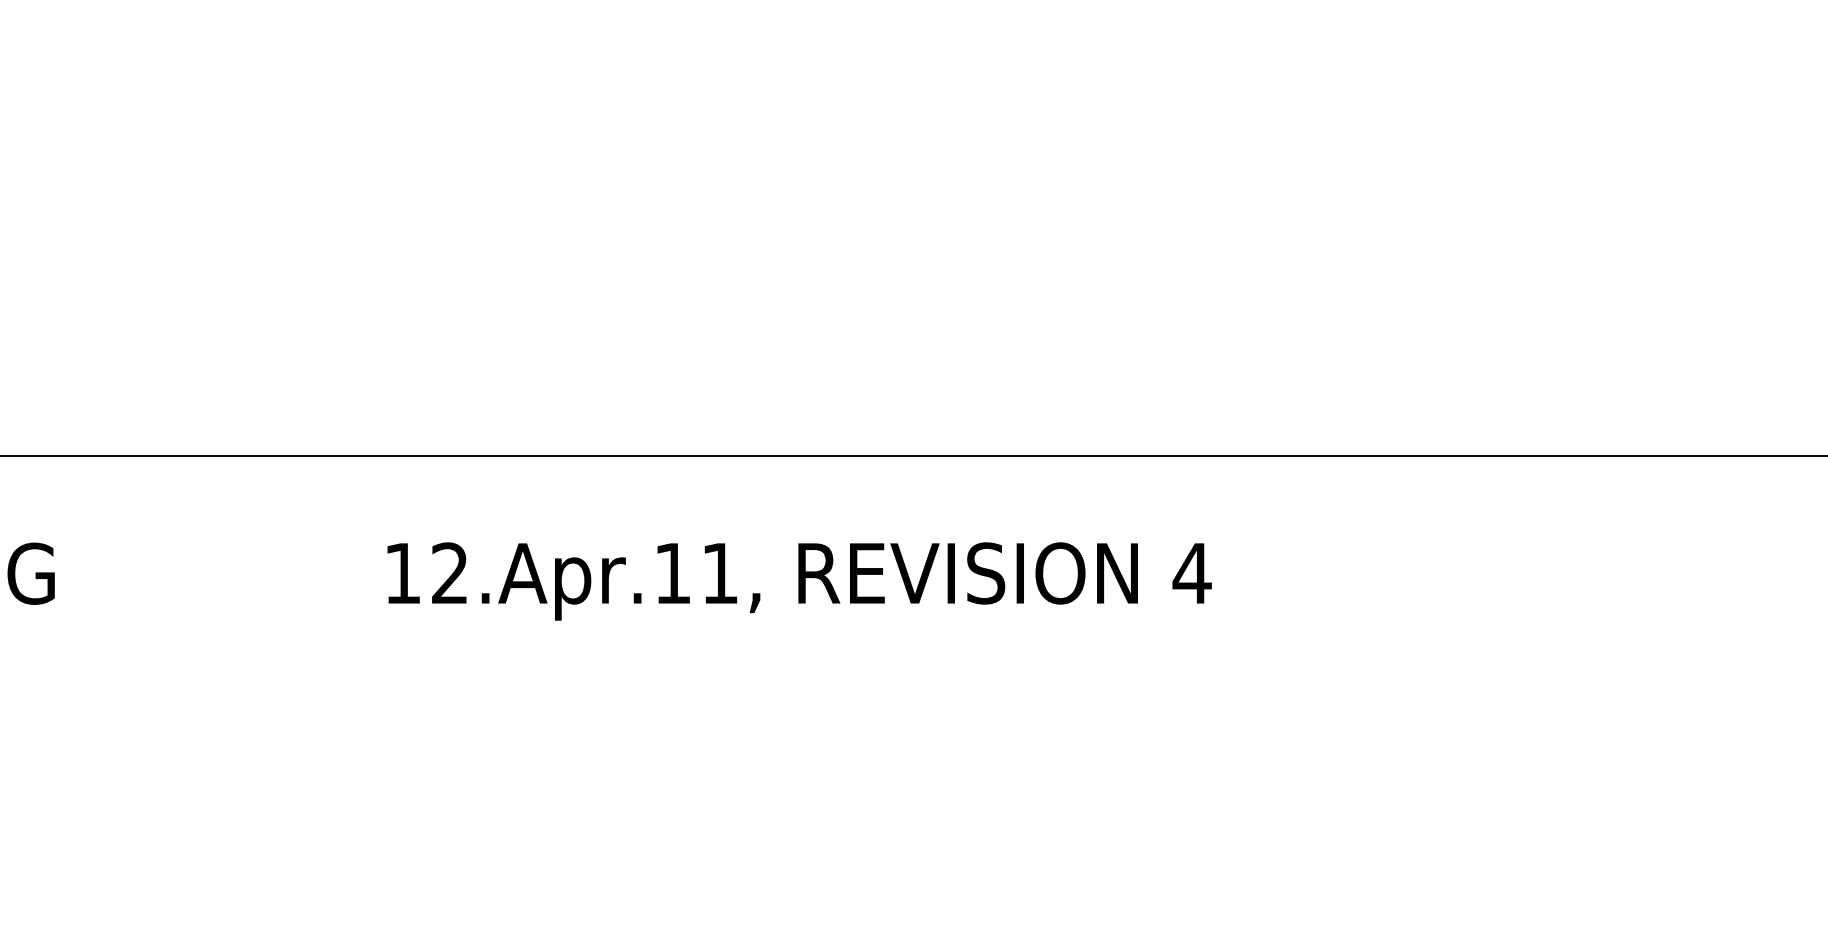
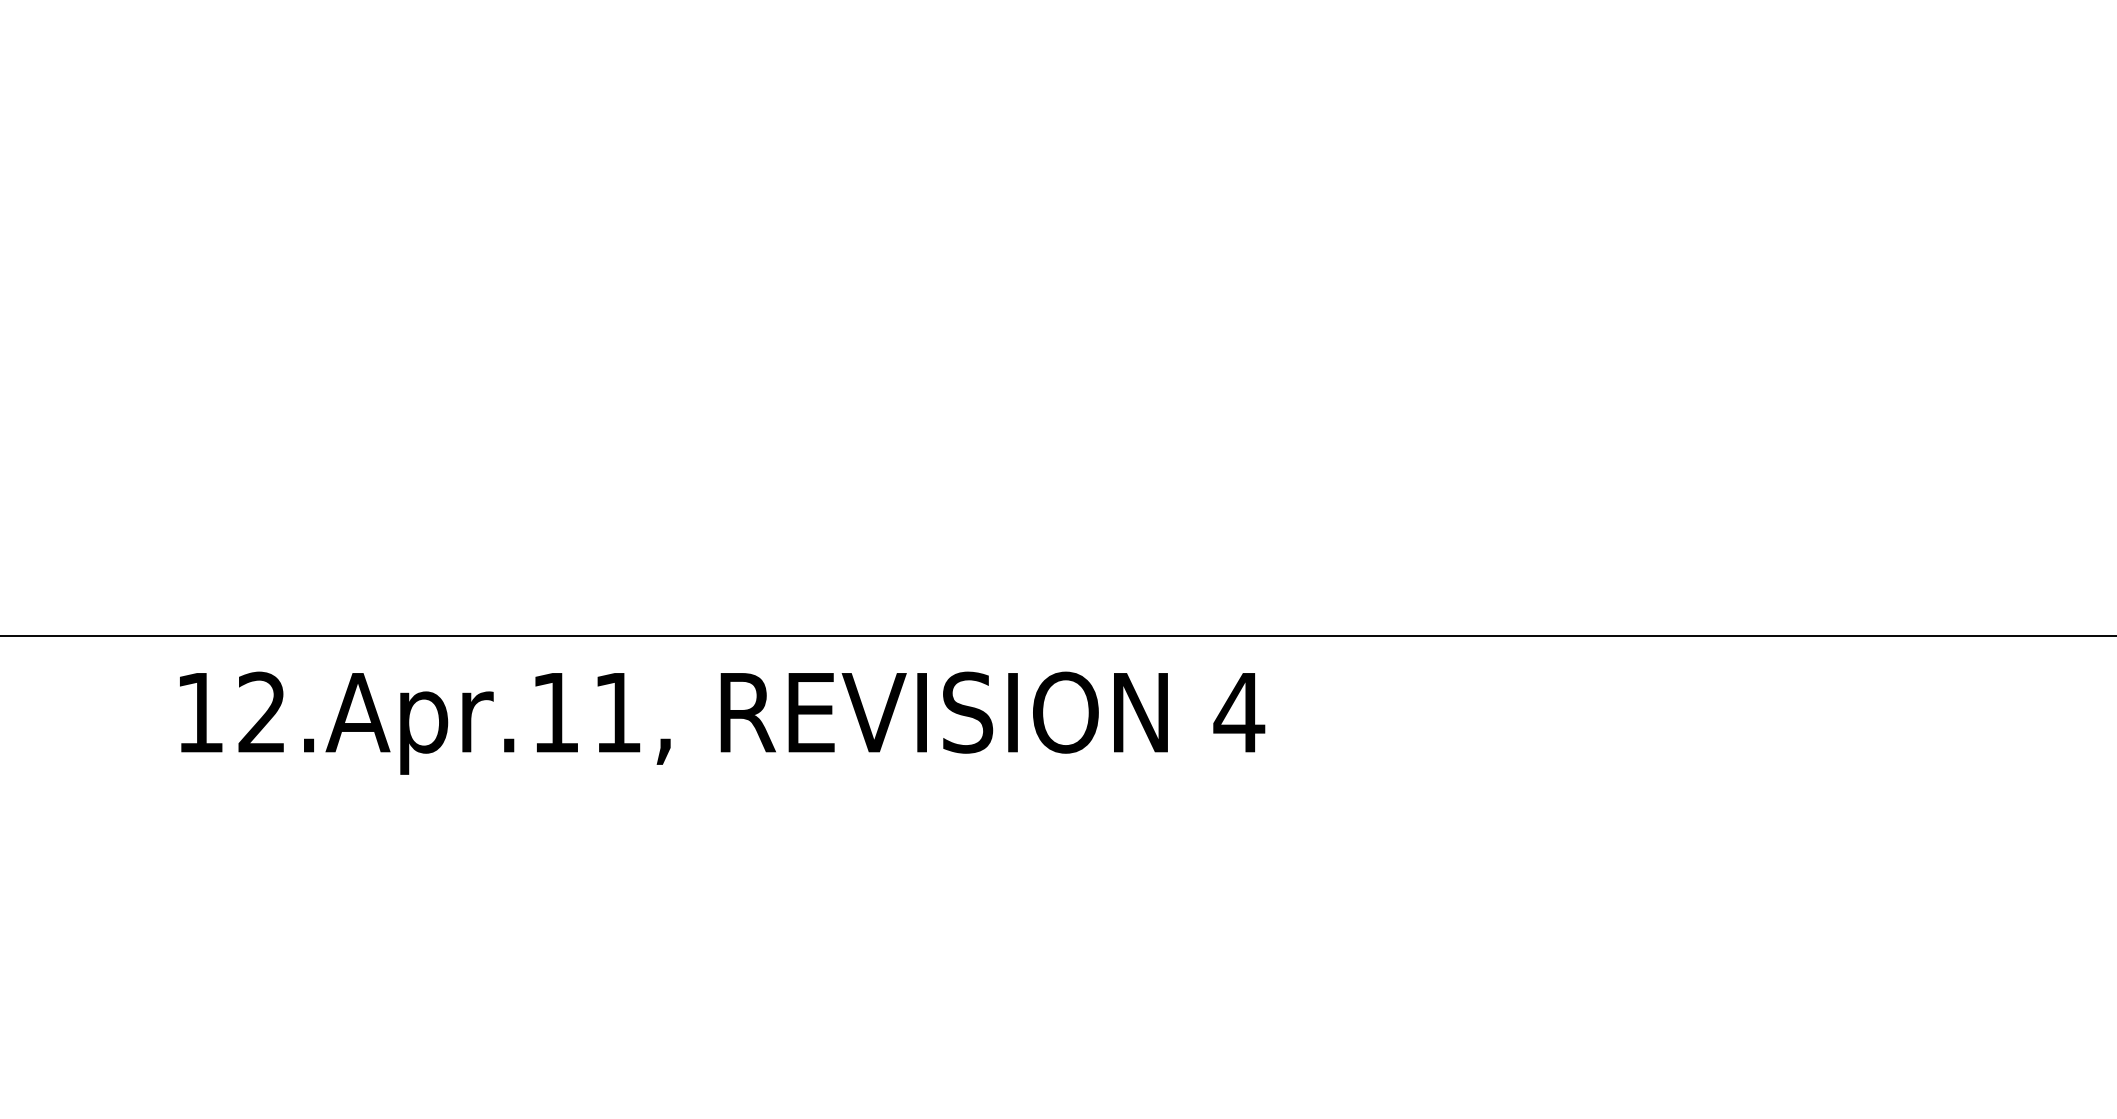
text: (799, 581) -> (722, 723), moved

